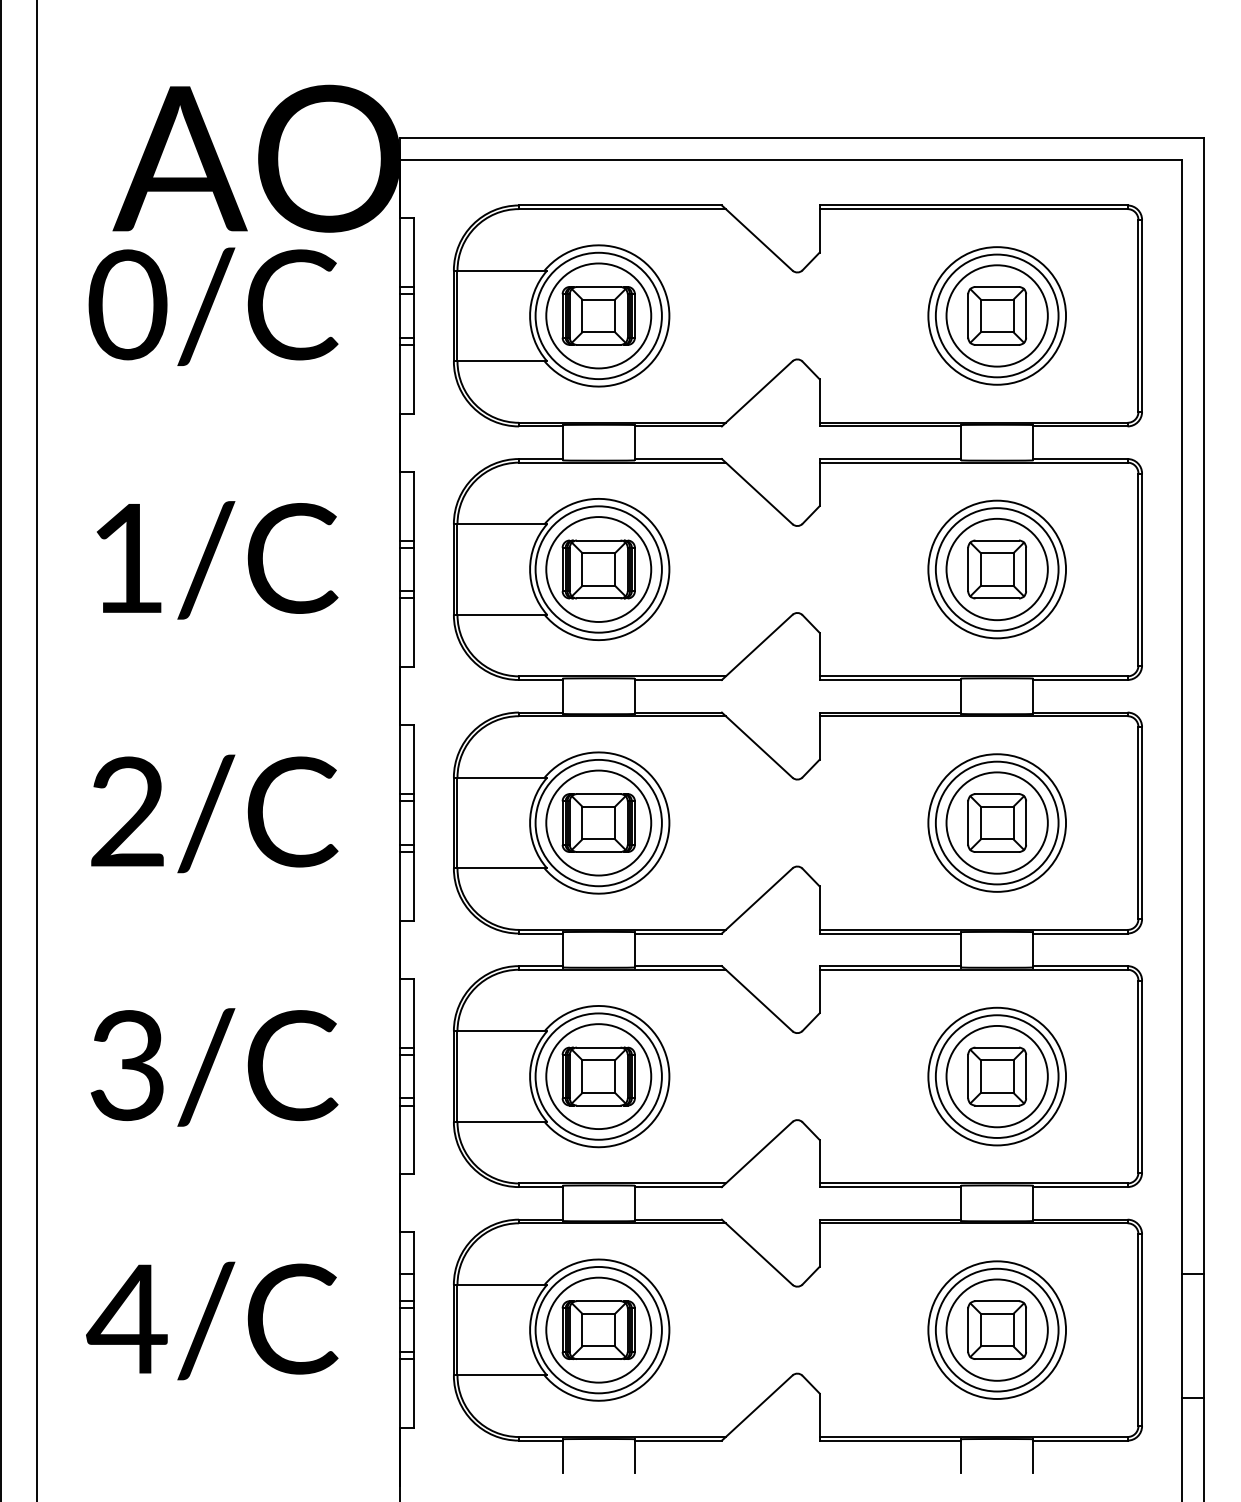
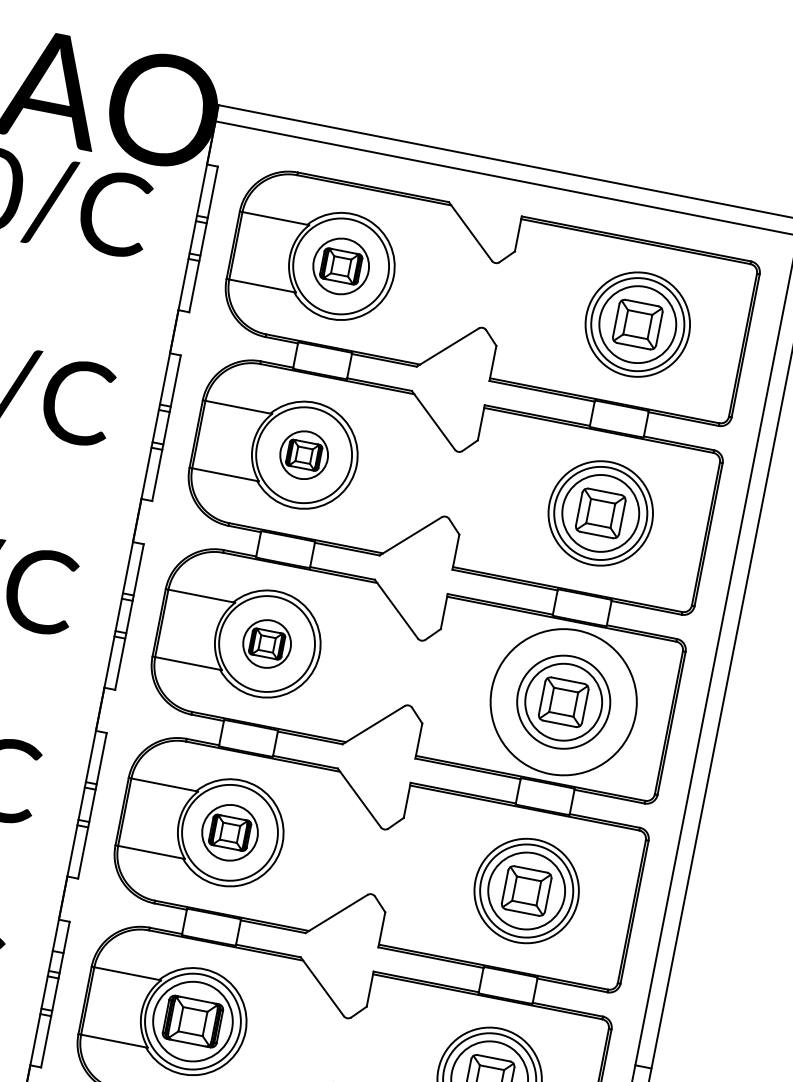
part: (598, 315) -> (341, 266), size x0.7
part: (598, 569) -> (303, 455), size x0.6
part: (598, 822) -> (266, 643), size x0.6
circle: (997, 822) -> (564, 701), size x1.4
part: (598, 1076) -> (229, 832), size x0.7

